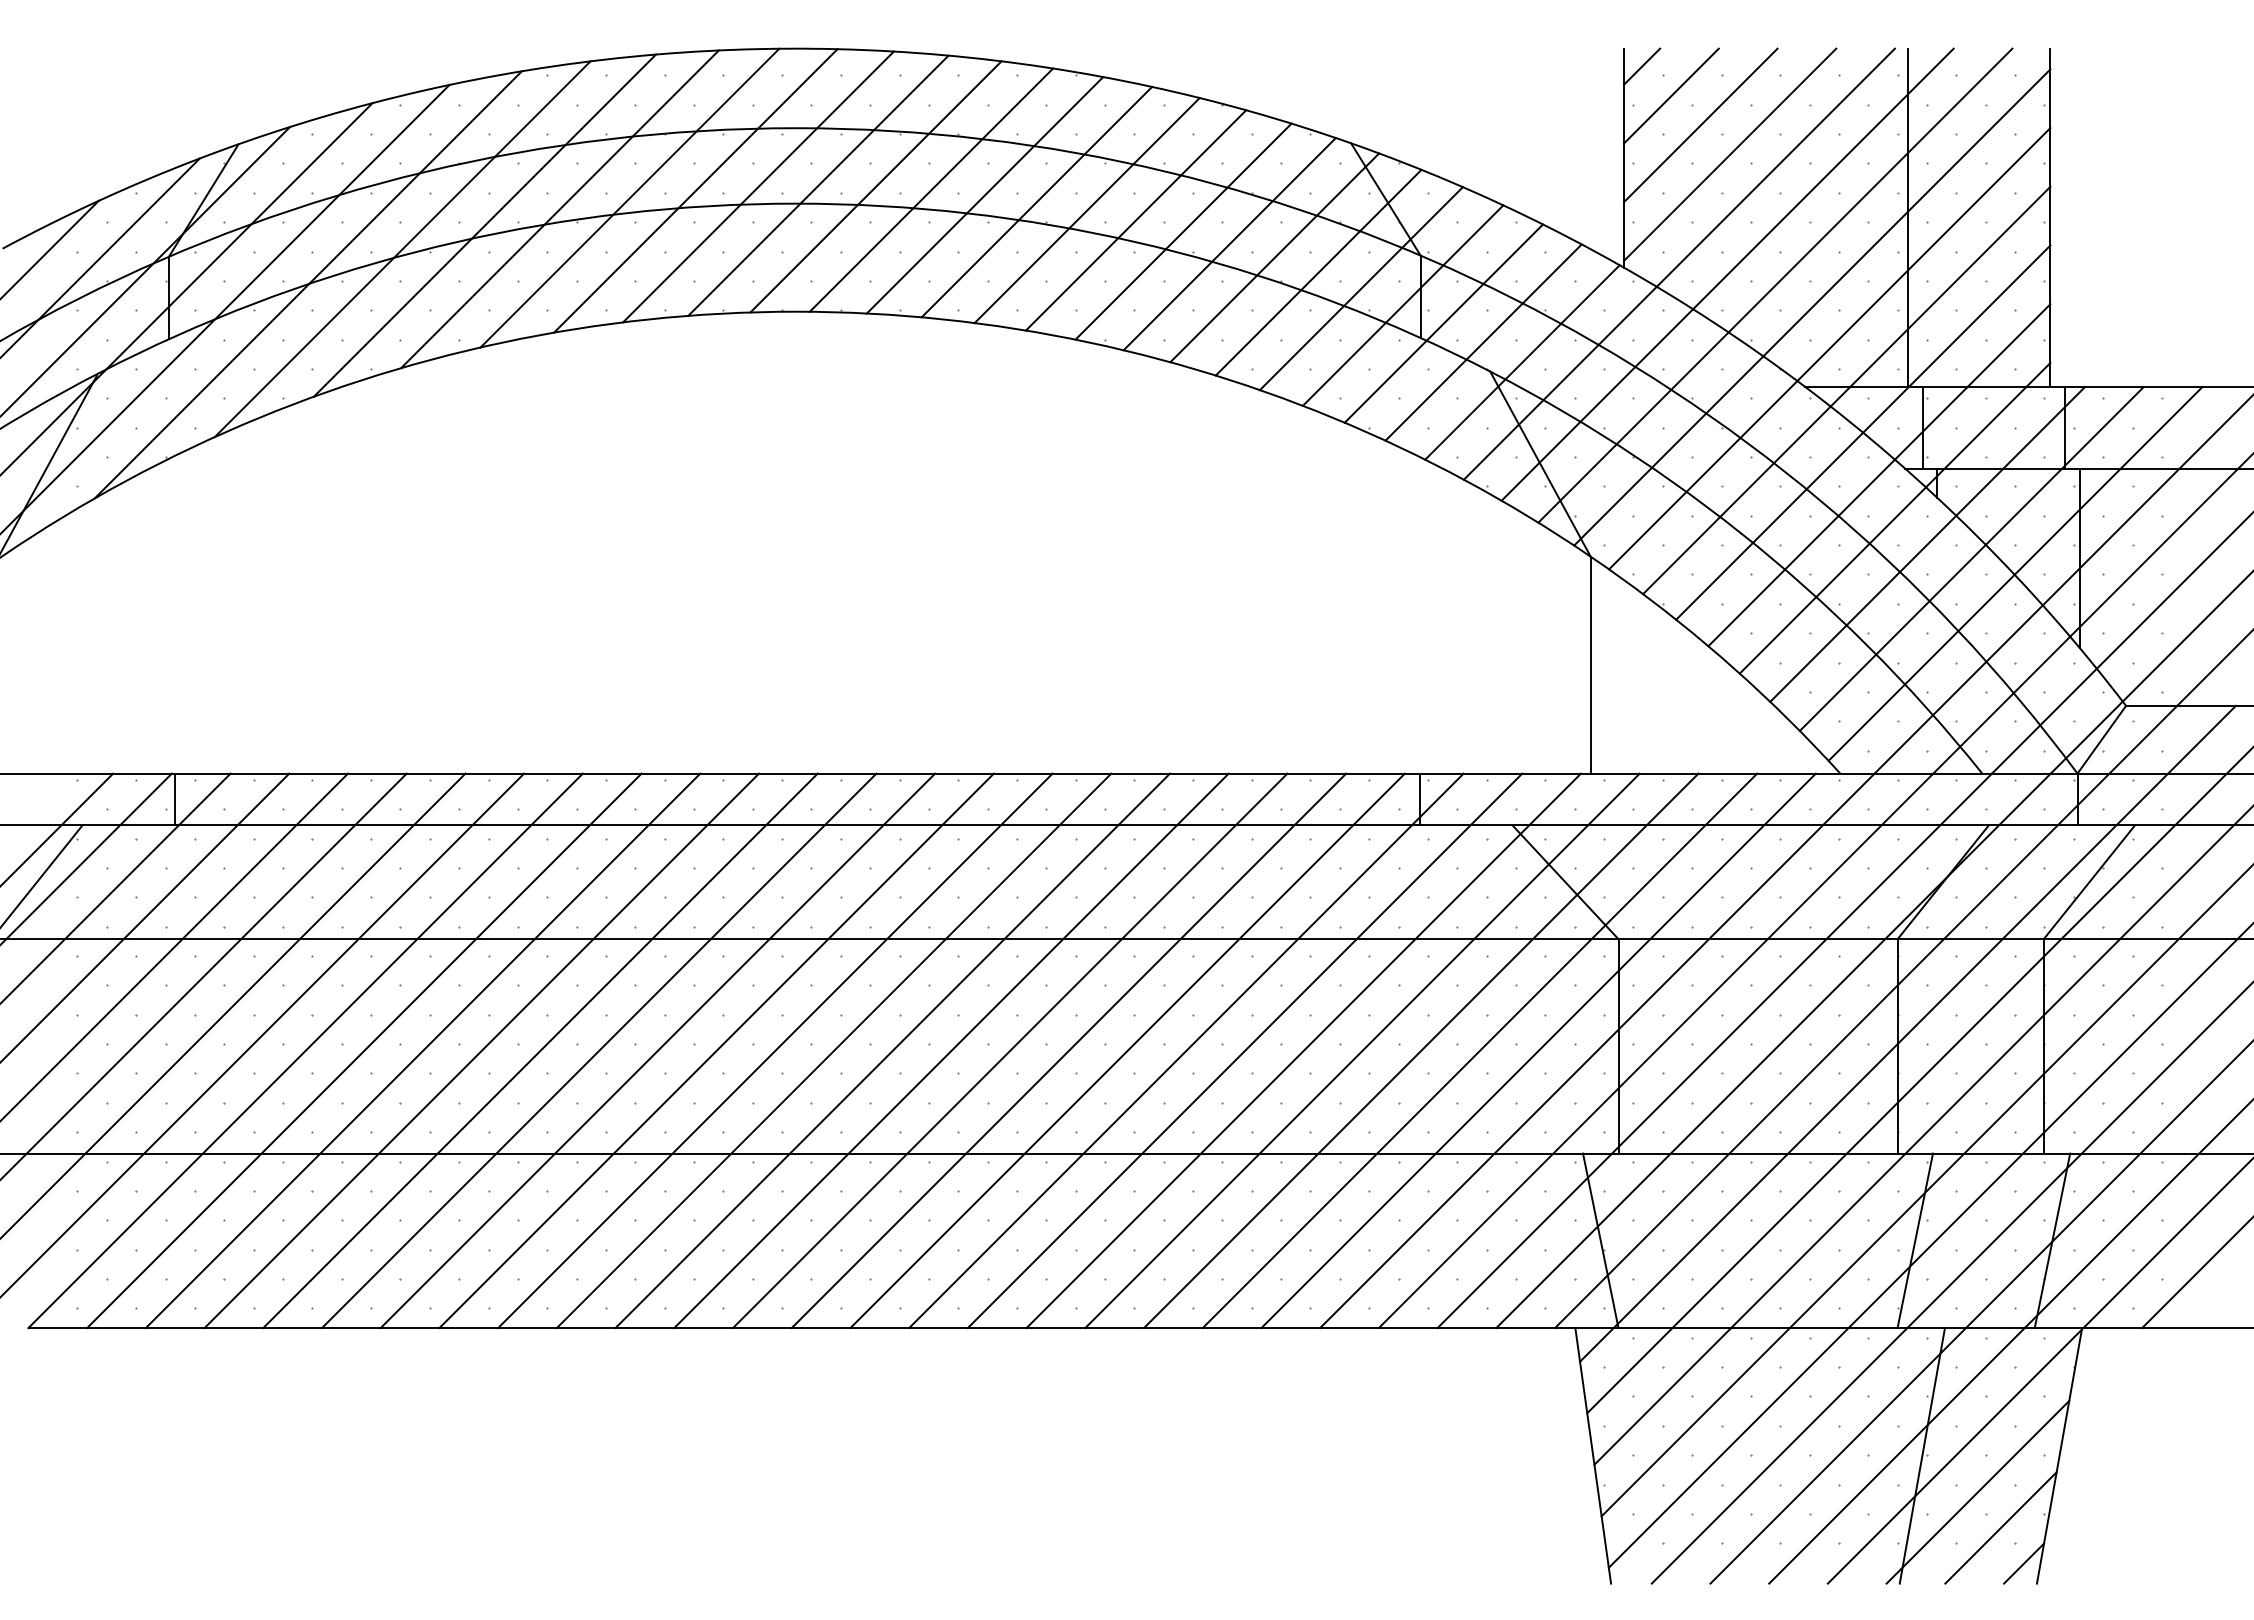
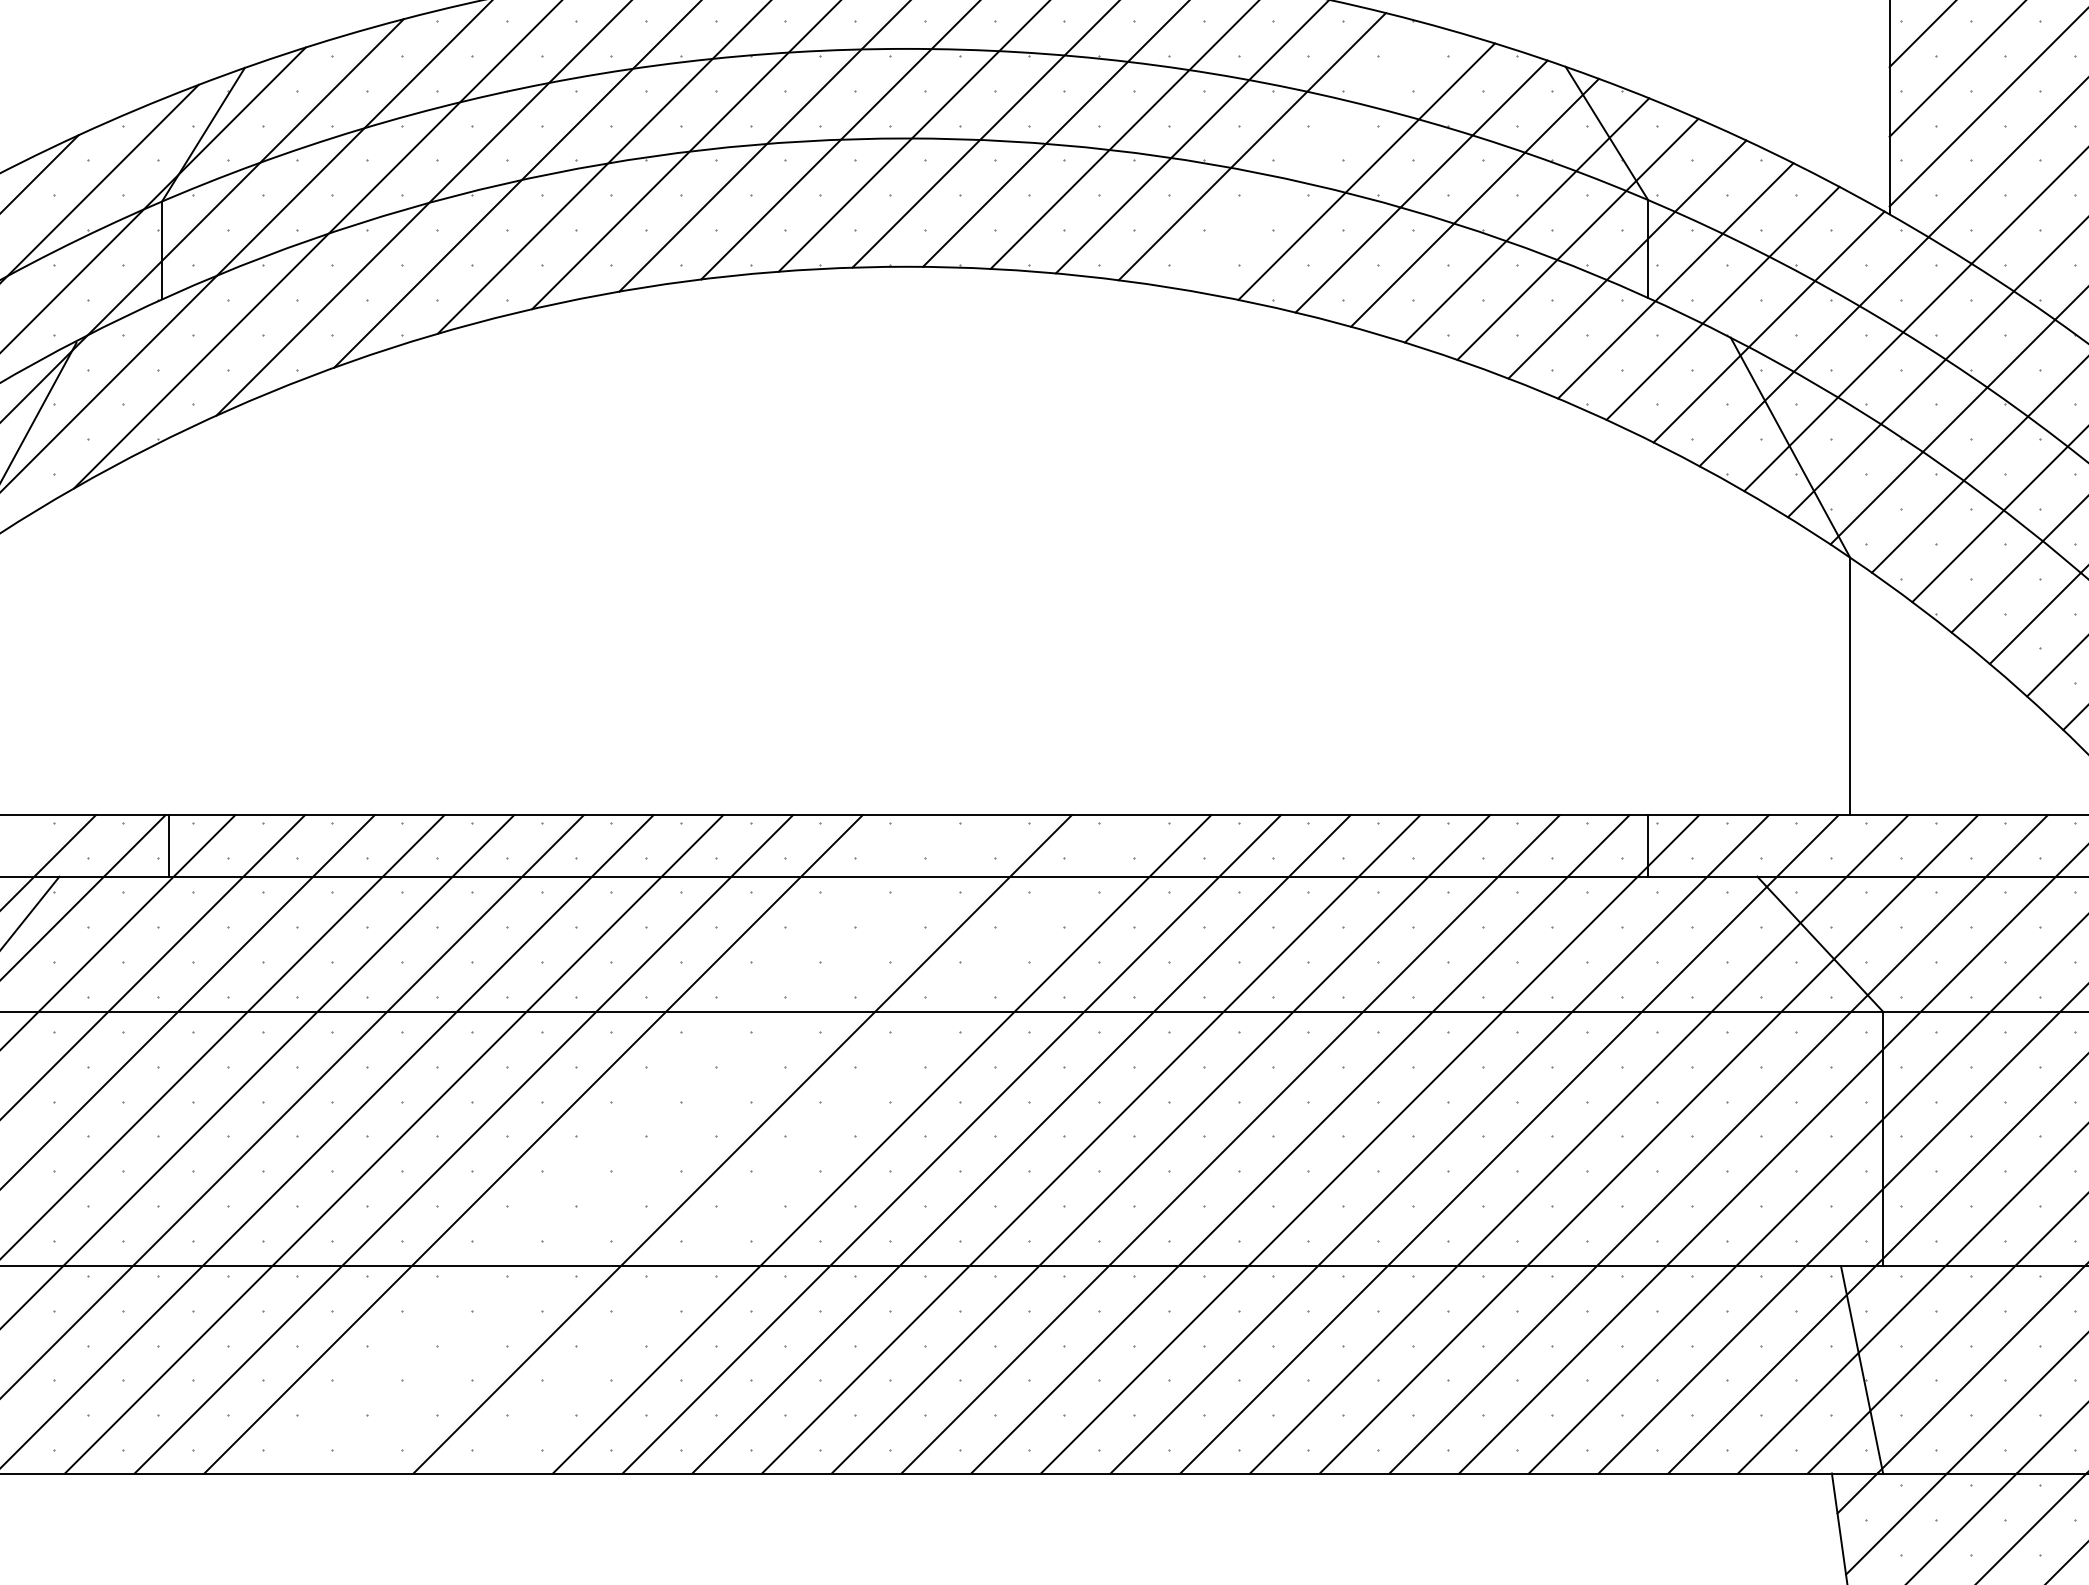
line: (1135, 220) -> (1309, 158), removed
line: (540, 1050) -> (603, 1143), removed
line: (598, 1050) -> (672, 1143), removed
line: (716, 1050) -> (812, 1143), removed

